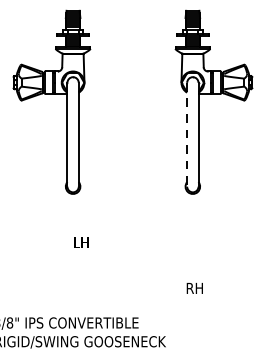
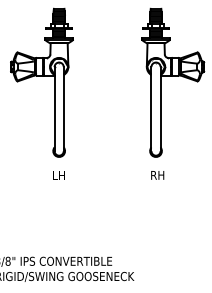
line: (187, 135) -> (151, 109), dashed -> solid
text: (80, 242) -> (58, 175), moved
text: (194, 288) -> (157, 175), moved

